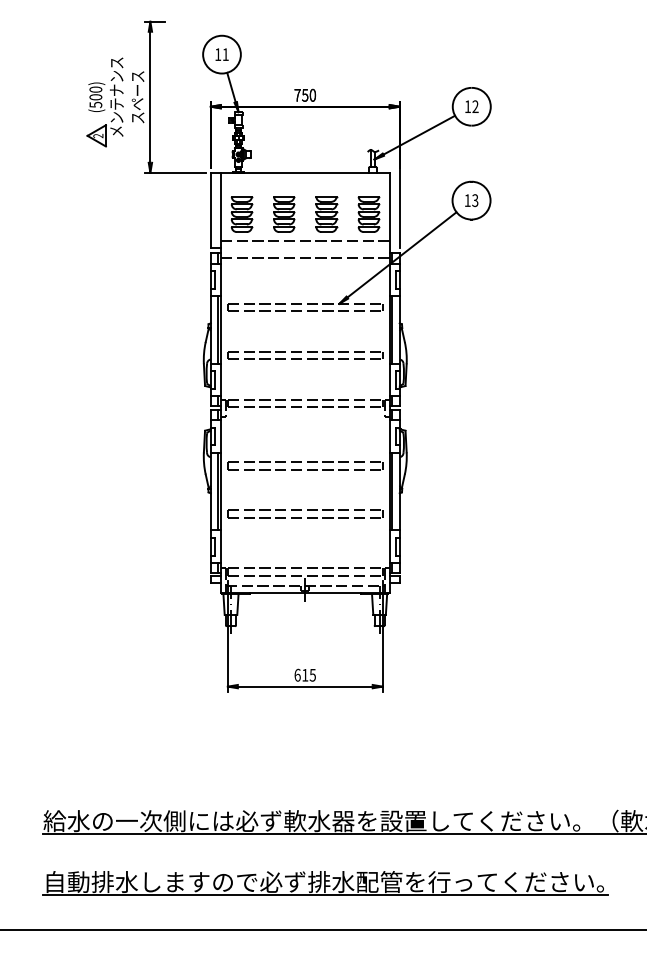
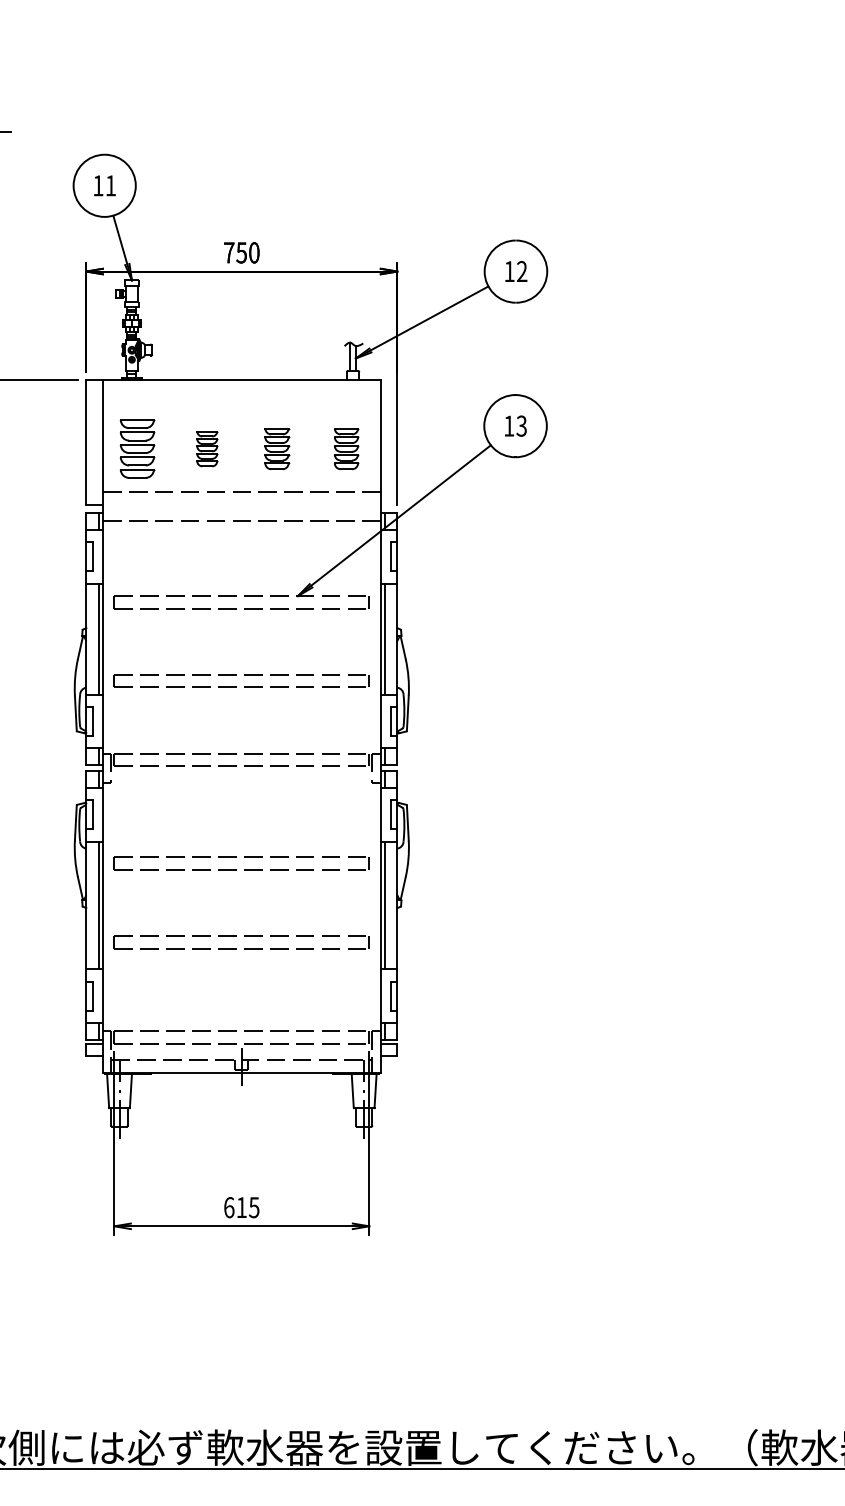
part: (284, 214) -> (207, 448), size x0.6
part: (326, 214) -> (276, 448), size x0.7
part: (368, 214) -> (345, 448), size x0.7

